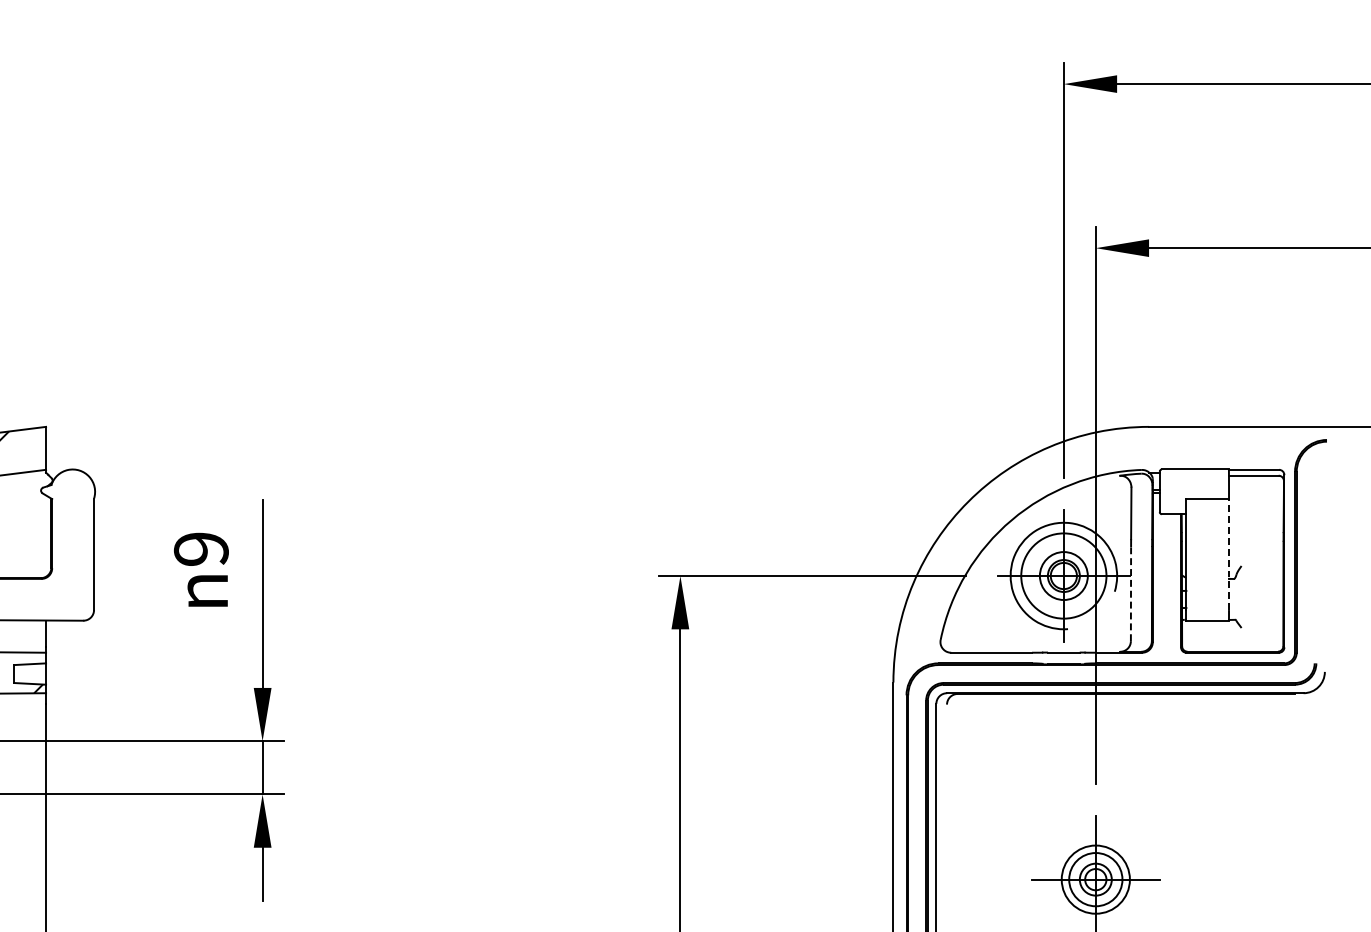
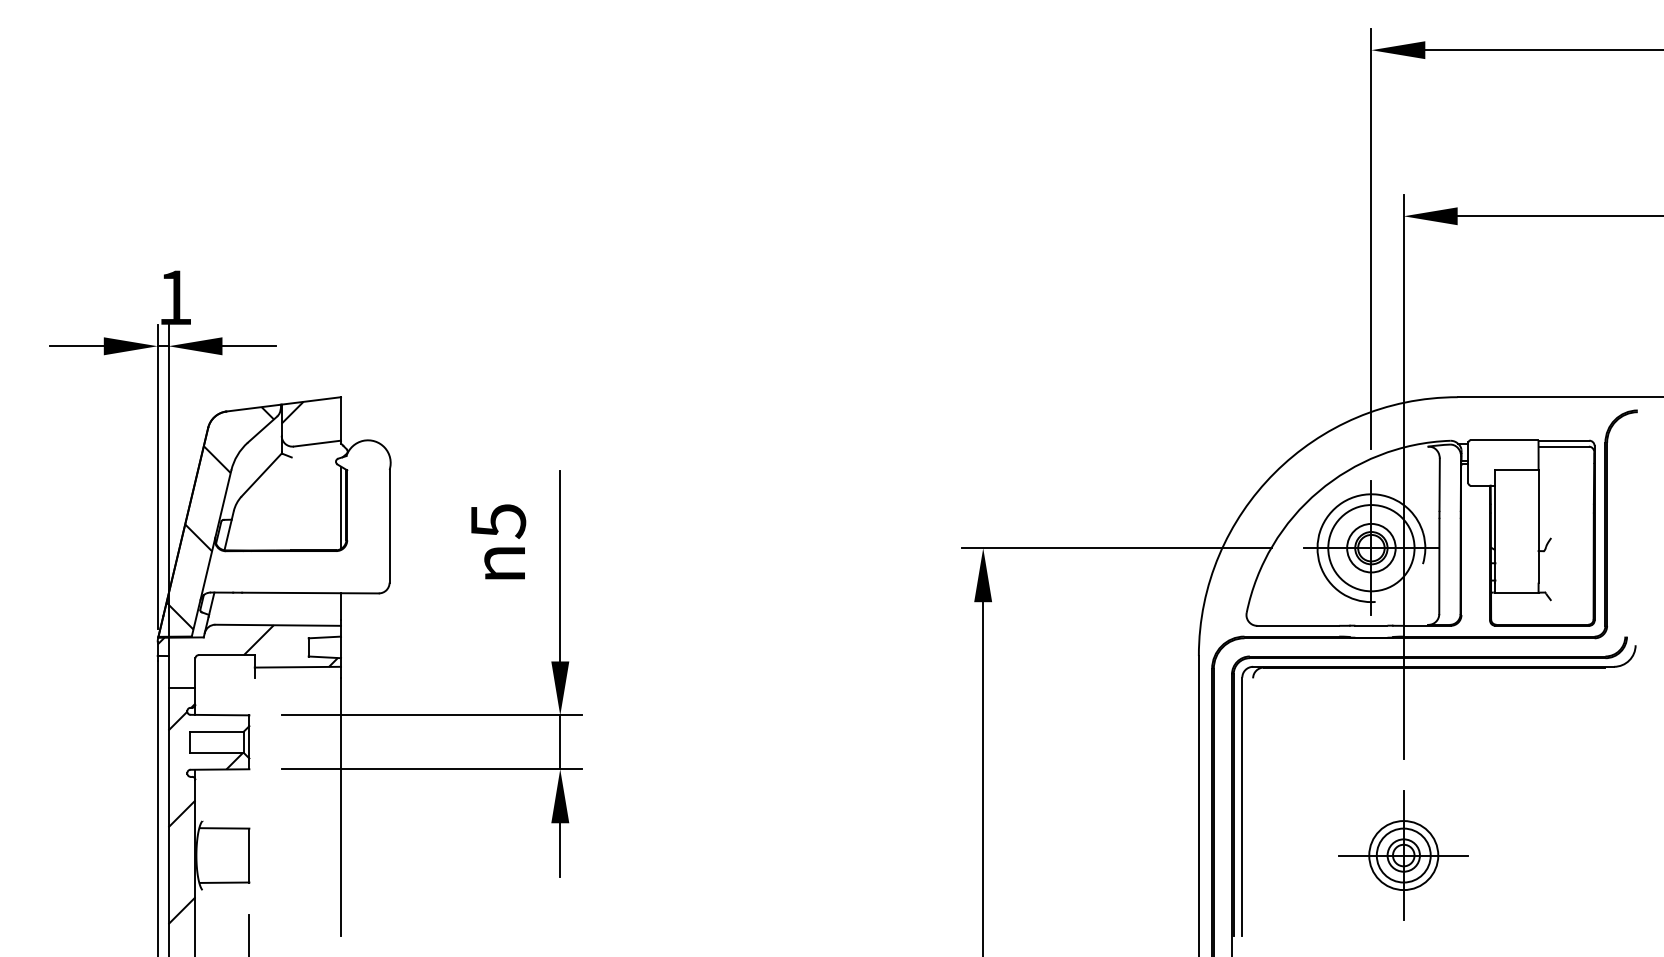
line: (46, 535) -> (341, 507), added
text: (201, 549) -> (498, 521), 9 -> 5
line: (1228, 553) -> (1538, 525), dashed -> solid
line: (1131, 594) -> (1439, 566), dashed -> solid

